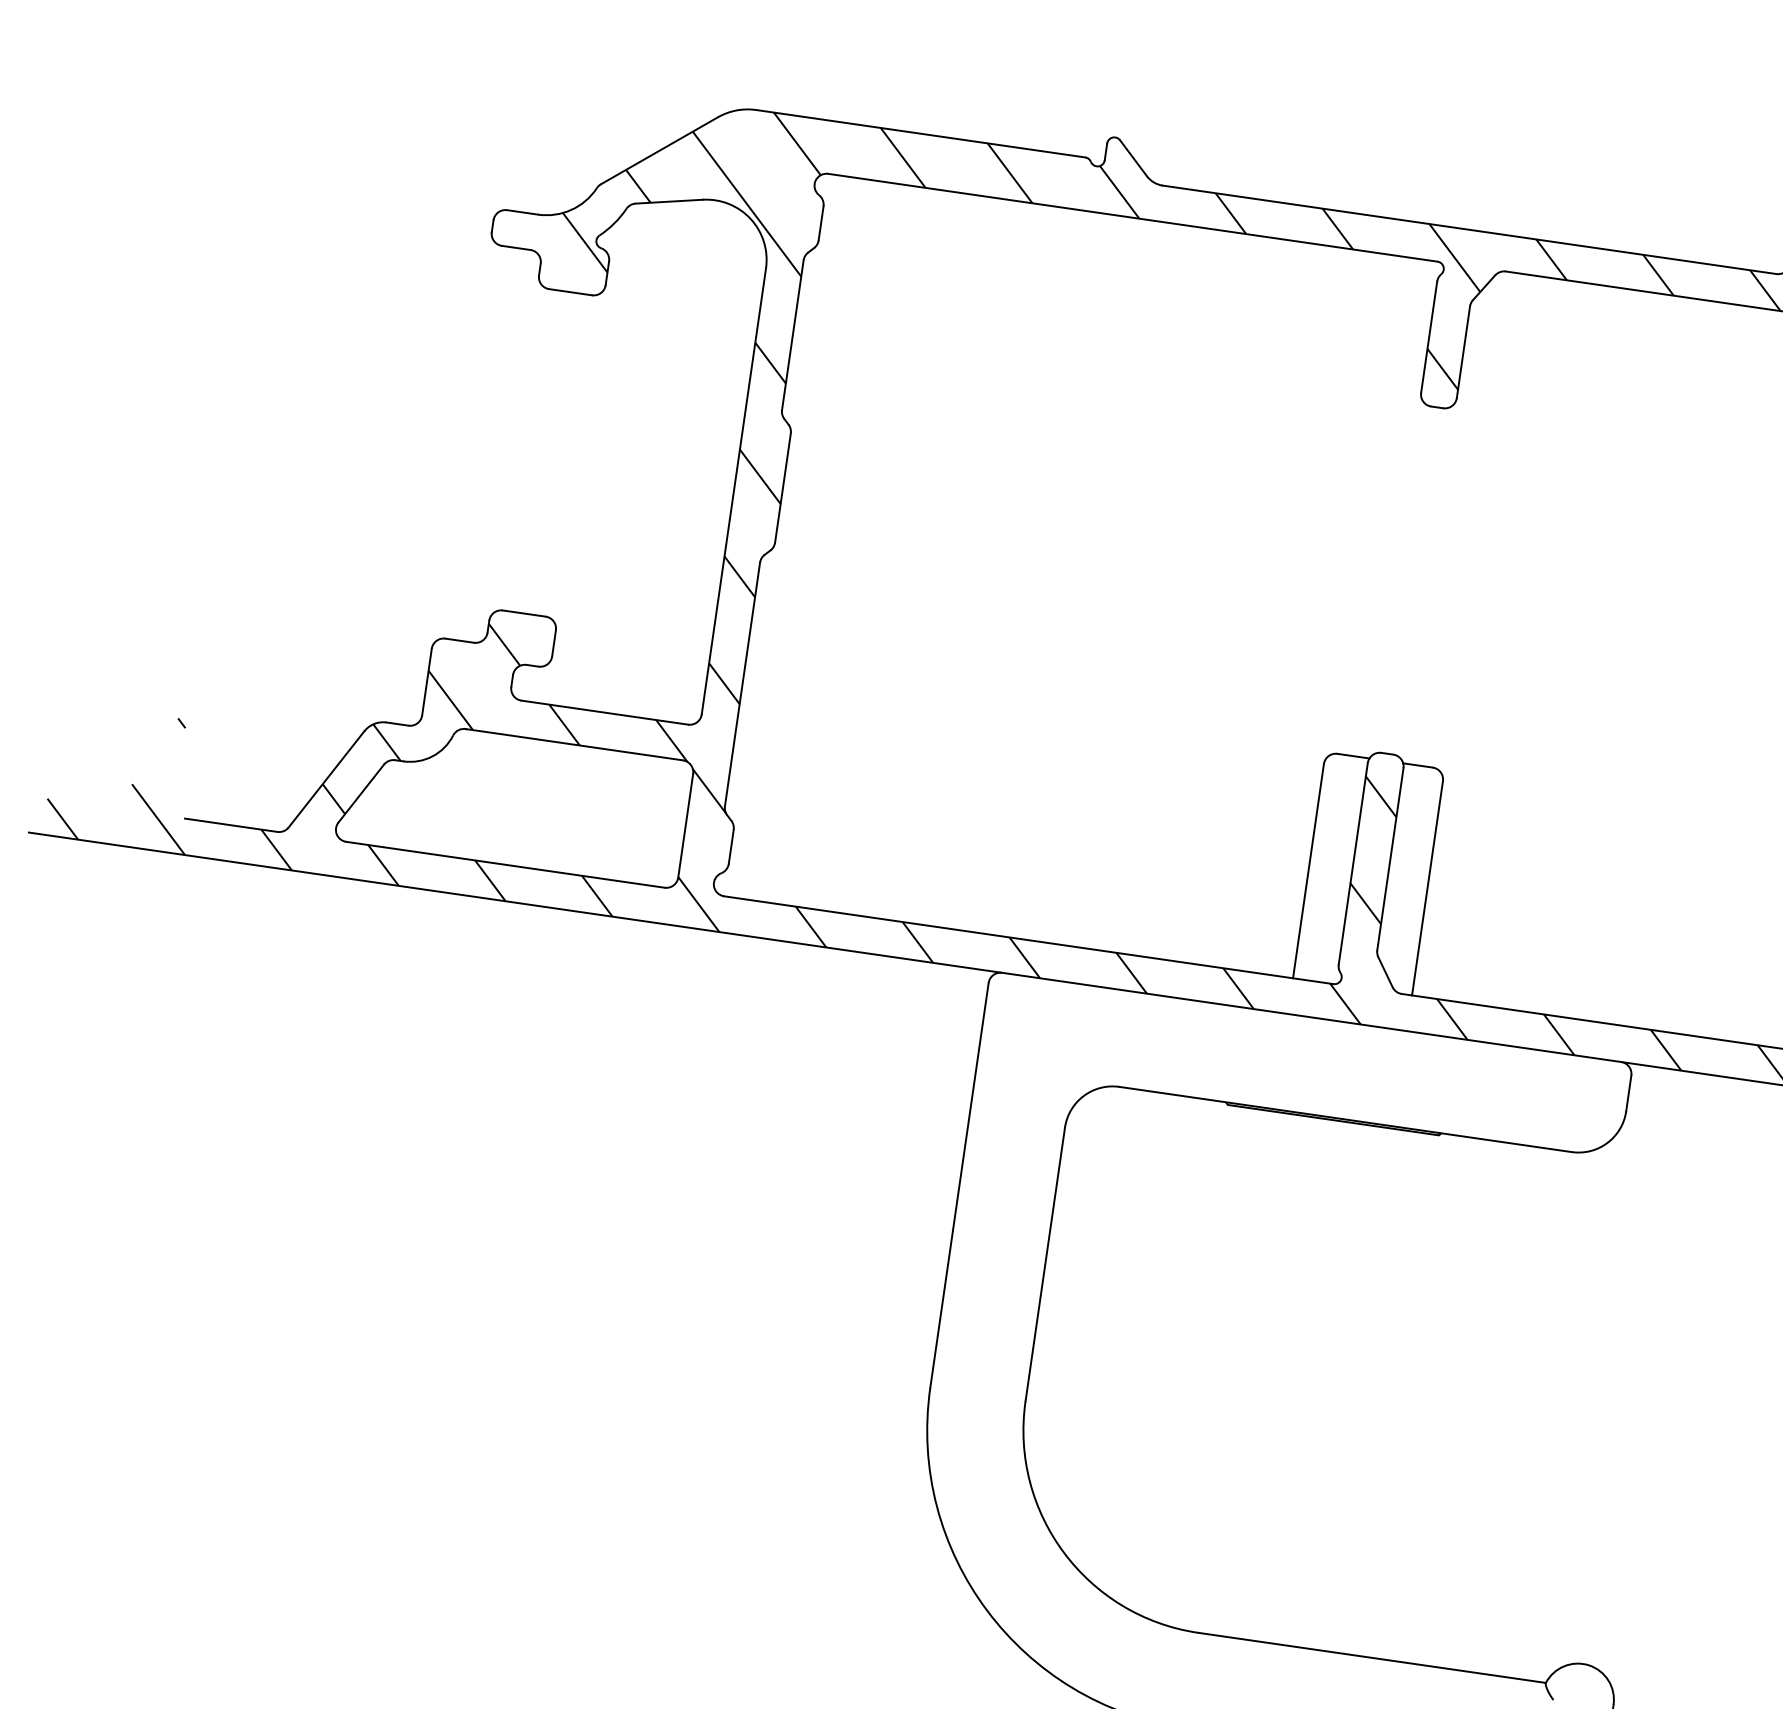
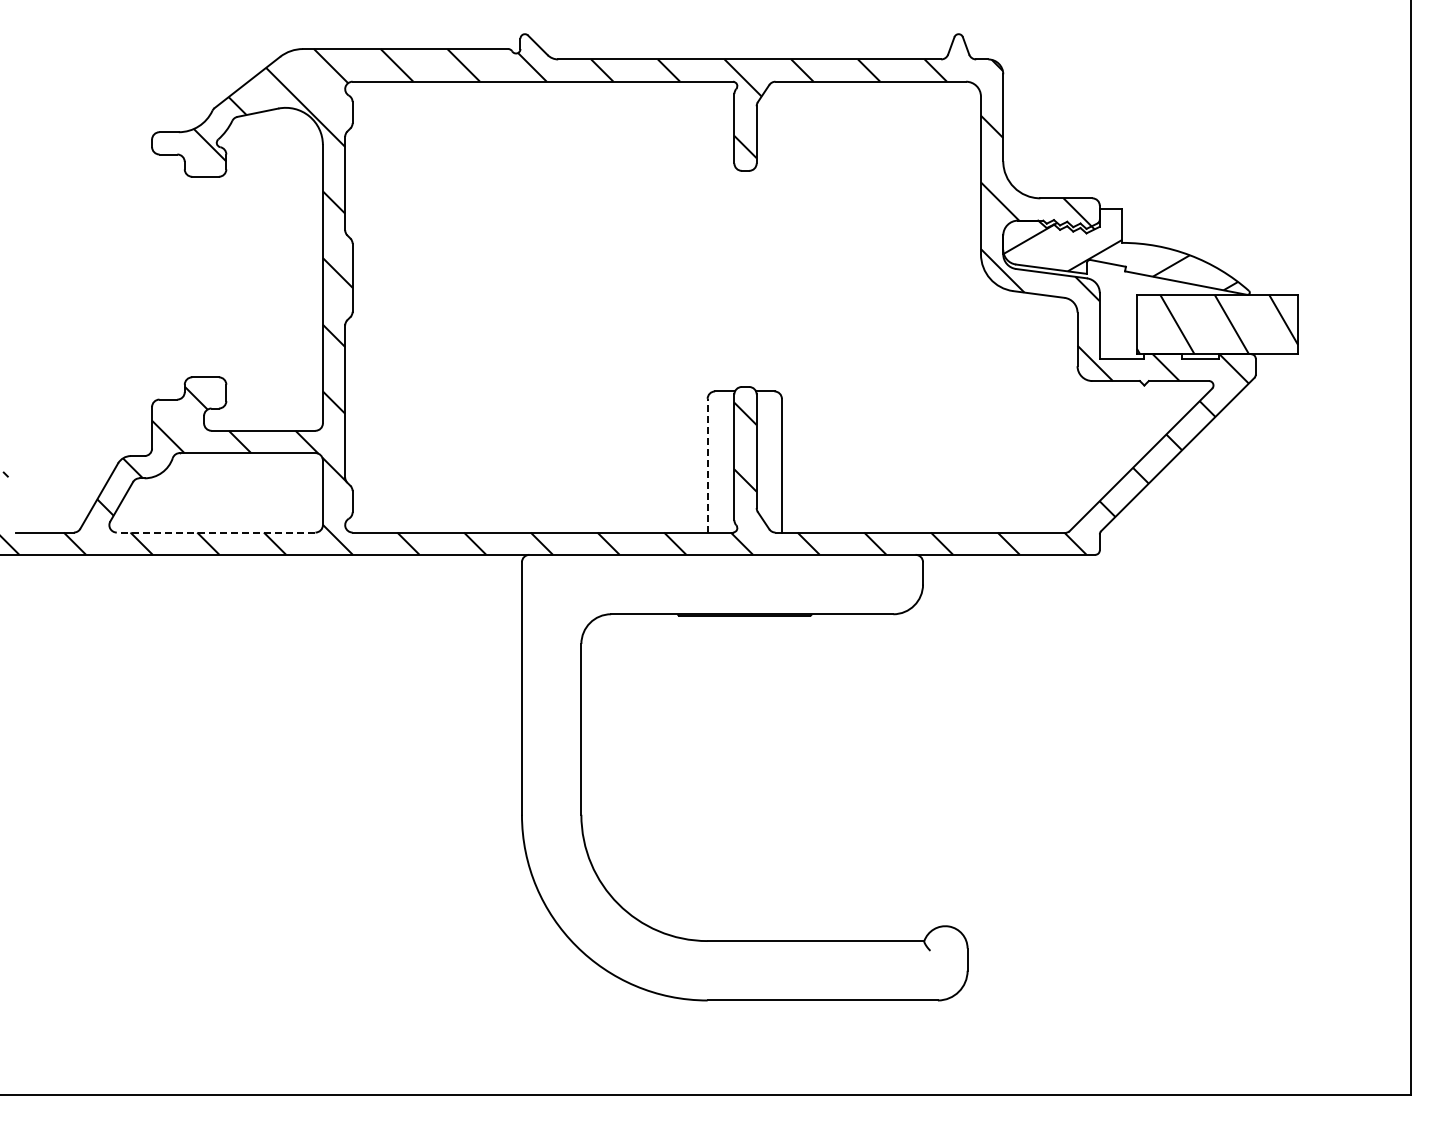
line: (504, 864) -> (215, 532), solid -> dashed
line: (1308, 870) -> (707, 465), solid -> dashed

